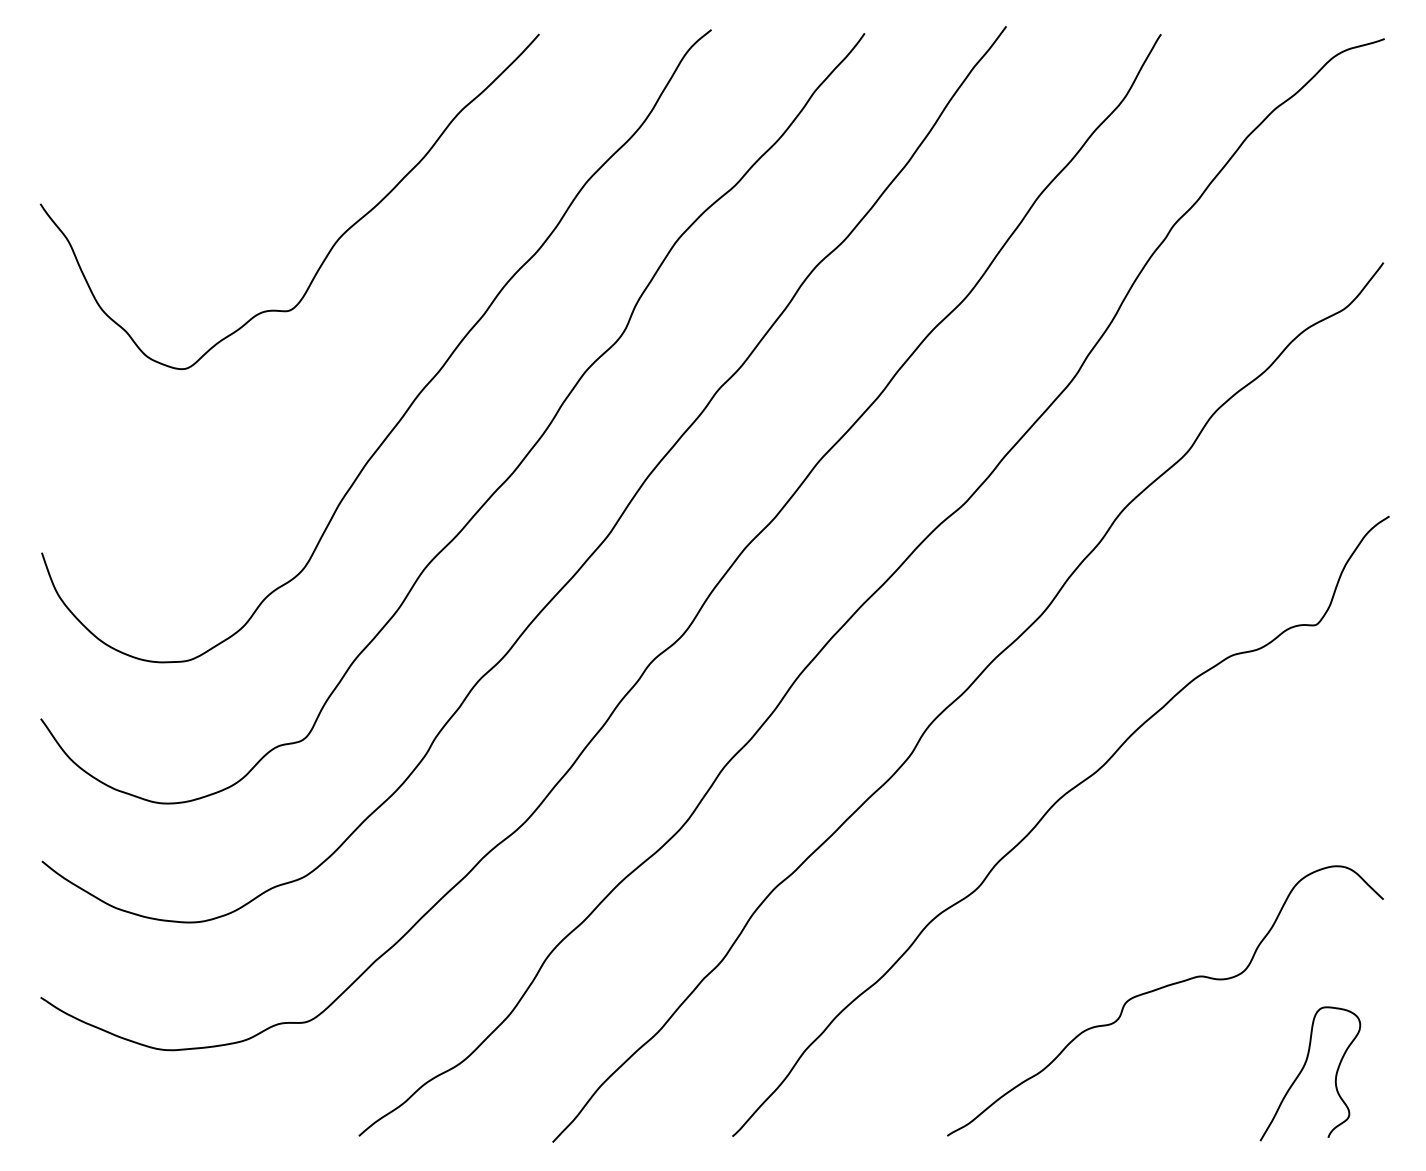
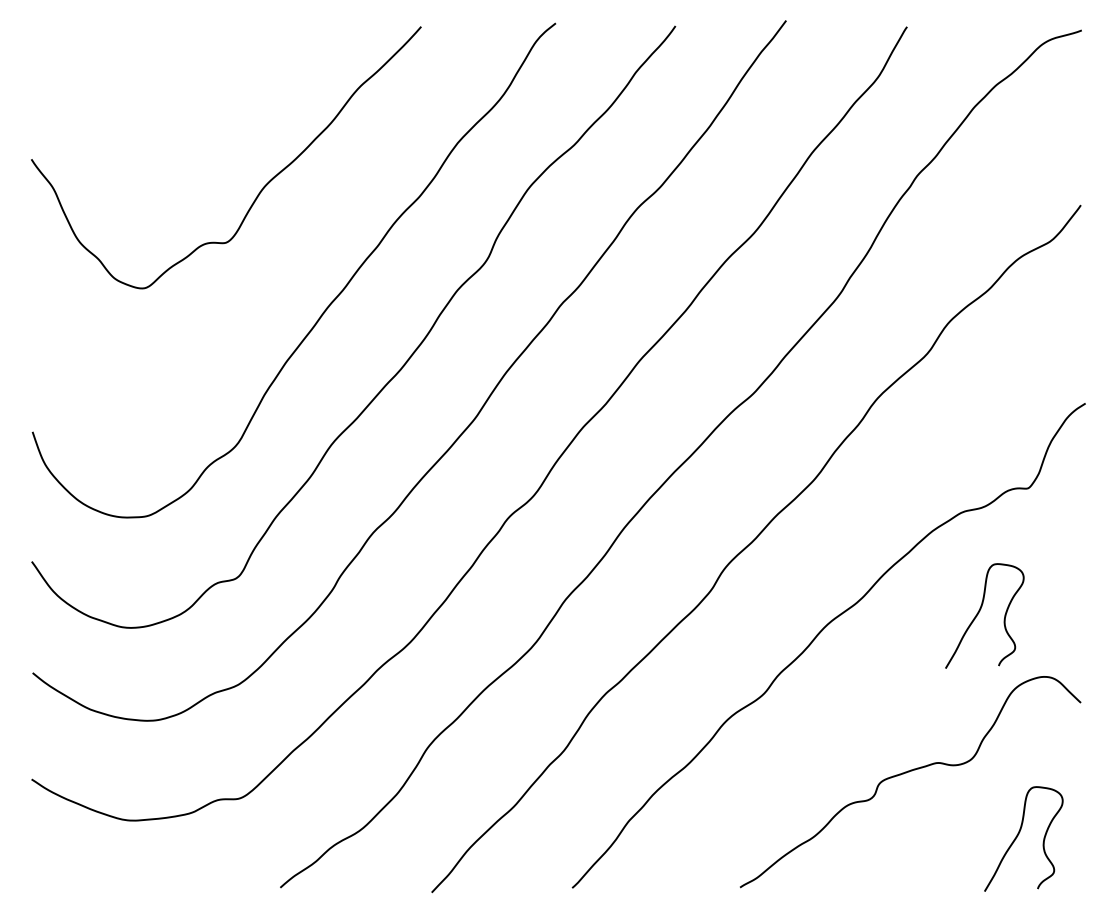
curve: (1254, 782) -> (980, 611), added

